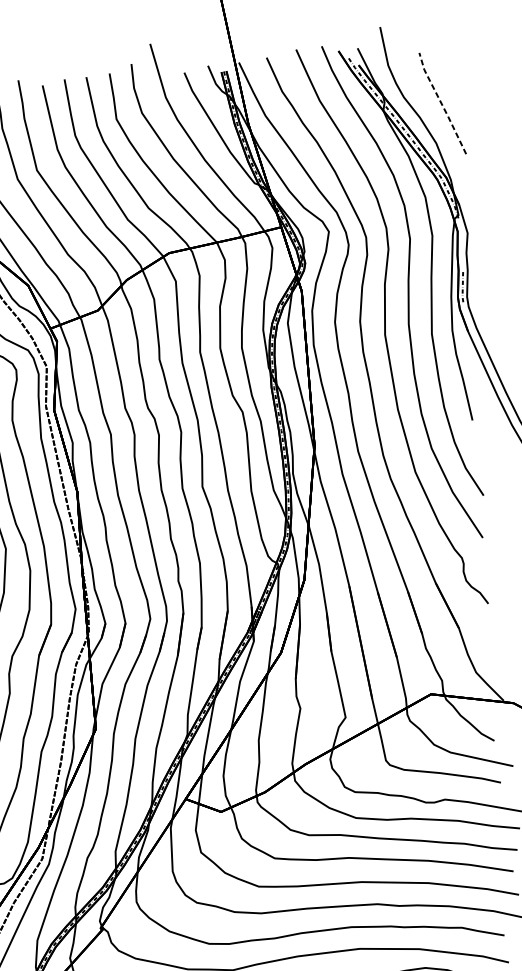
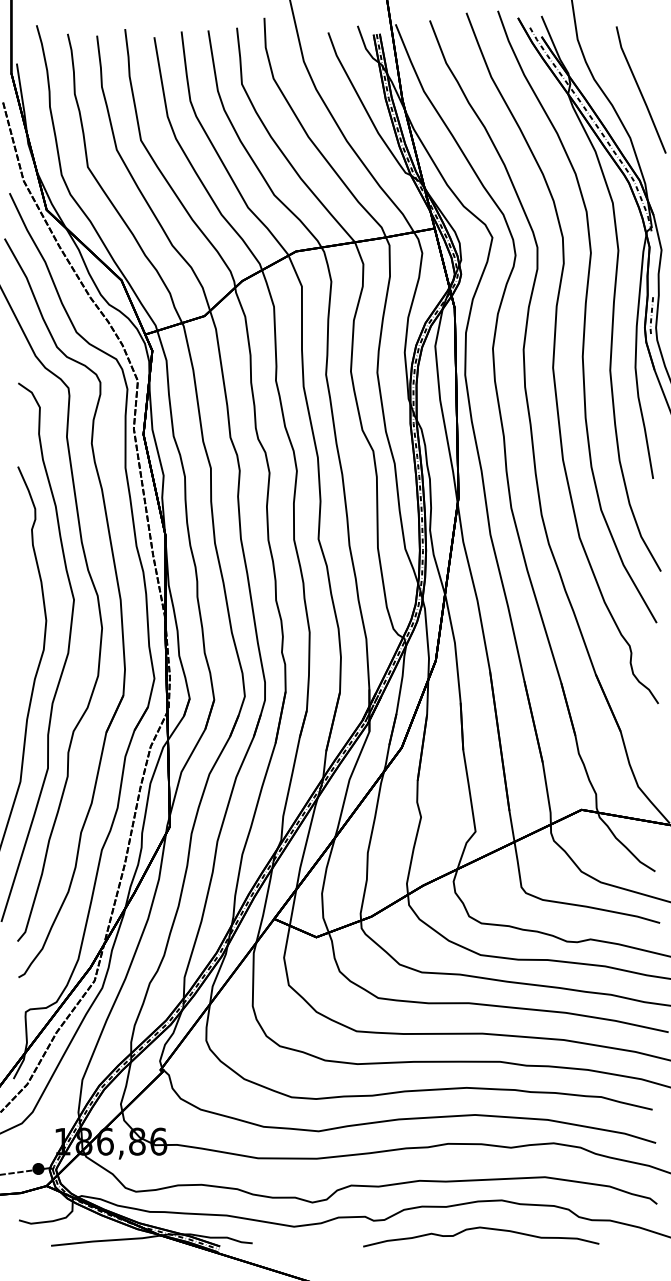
line: (441, 104) -> (639, 90), dashed -> solid

